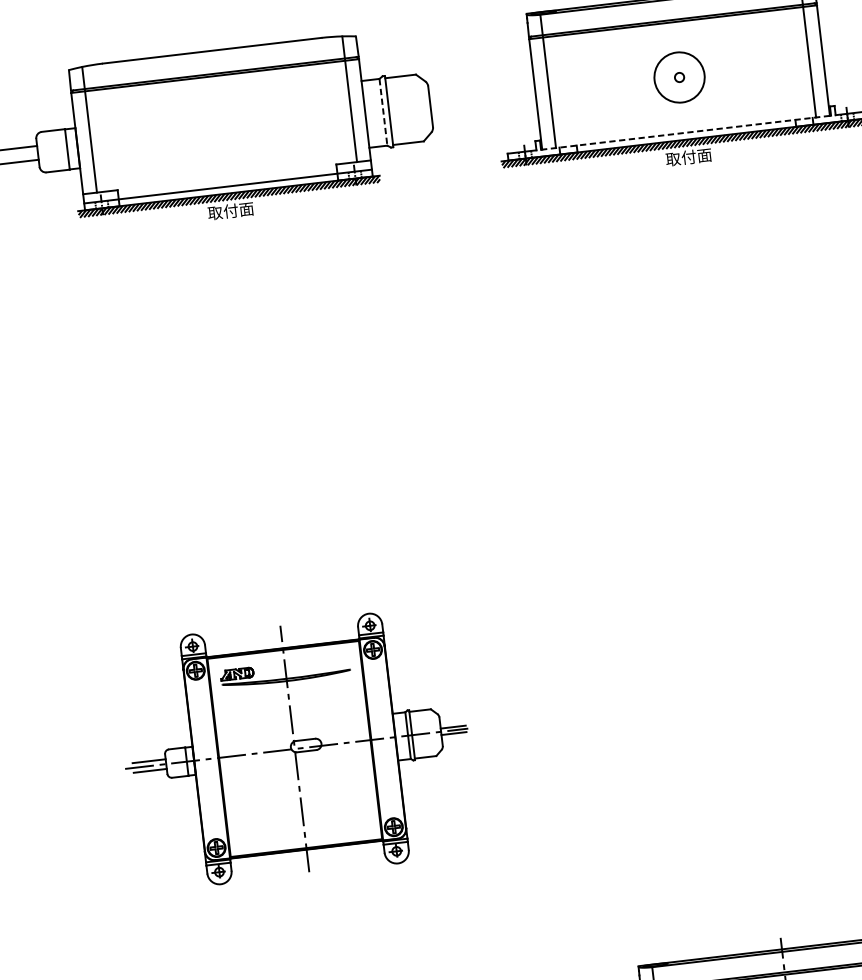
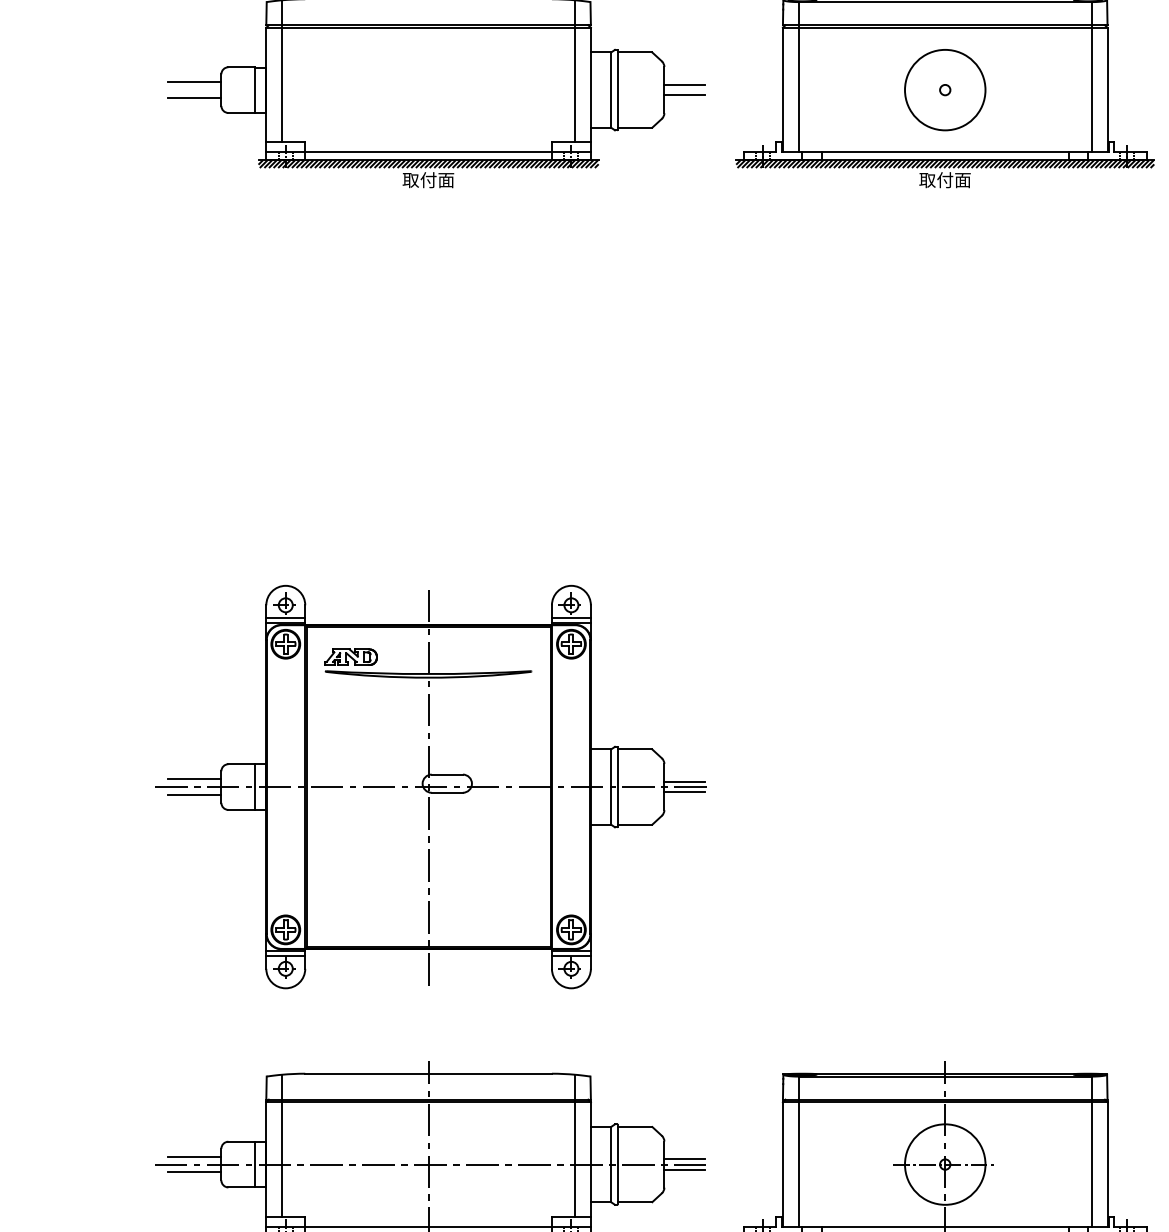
circle: (679, 76) -> (945, 89), size x1.43
line: (447, 99) -> (684, 84), added
line: (449, 109) -> (684, 95), added
line: (383, 112) -> (611, 90), dashed -> solid
line: (686, 132) -> (945, 152), dashed -> solid
part: (295, 748) -> (430, 786), size x1.43

